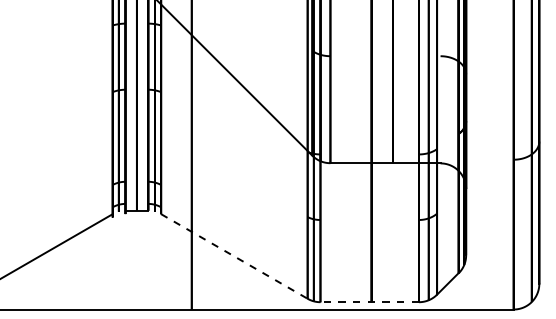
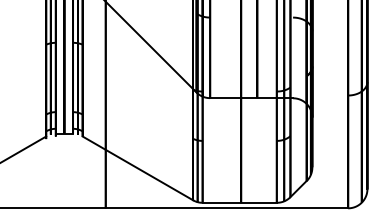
line: (234, 256) -> (137, 168), dashed -> solid
line: (369, 302) -> (239, 203), dashed -> solid

